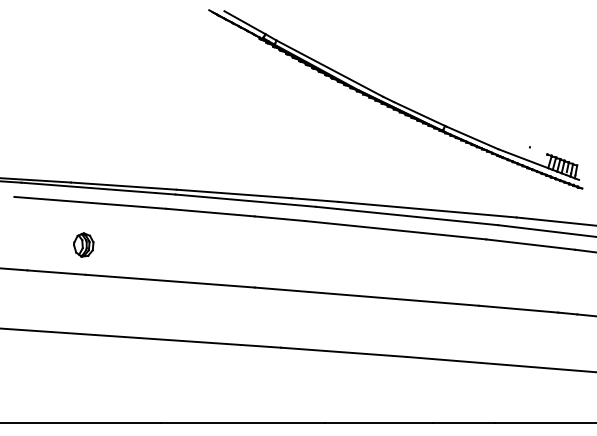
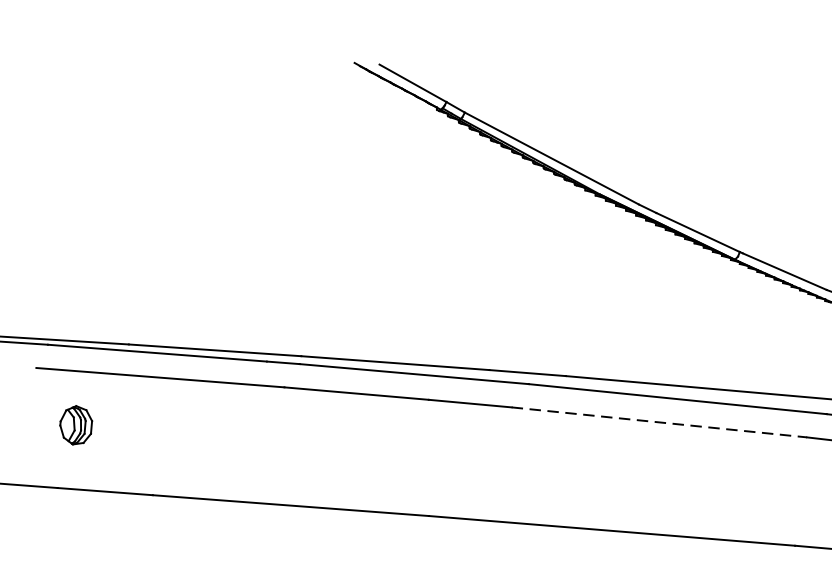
line: (395, 230) -> (658, 422), solid -> dashed
part: (83, 244) -> (75, 424), moved

